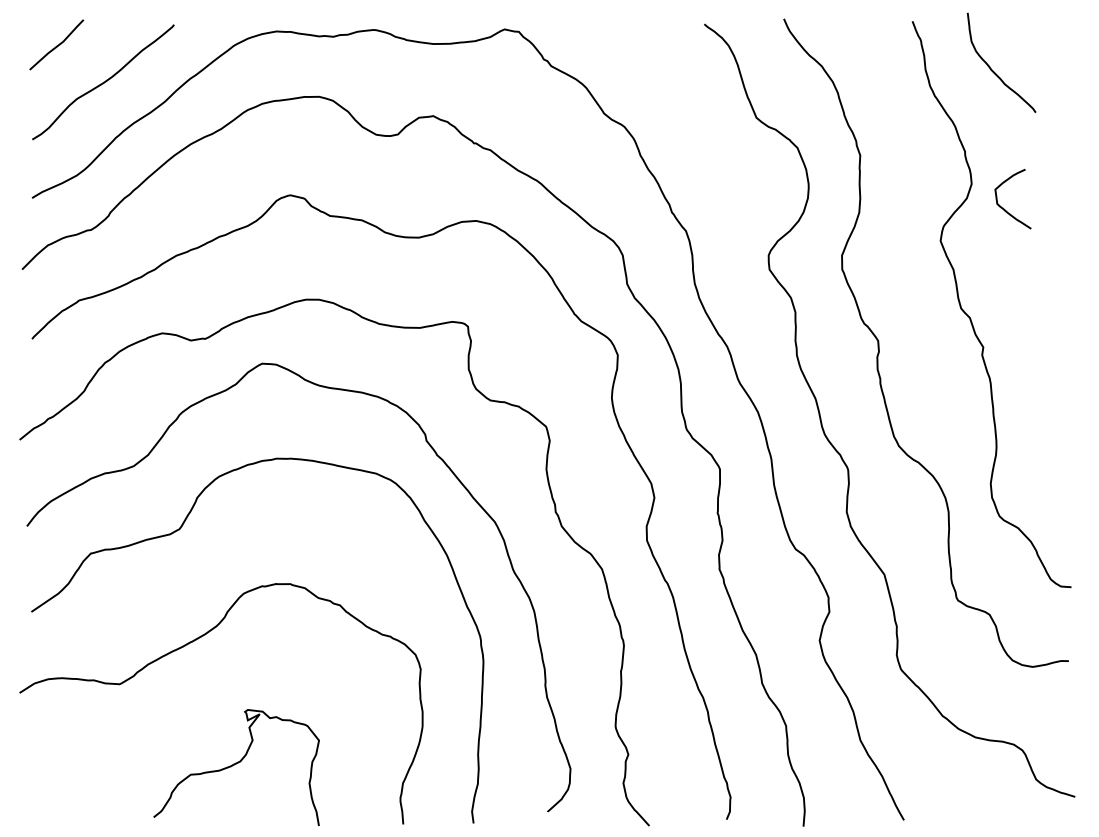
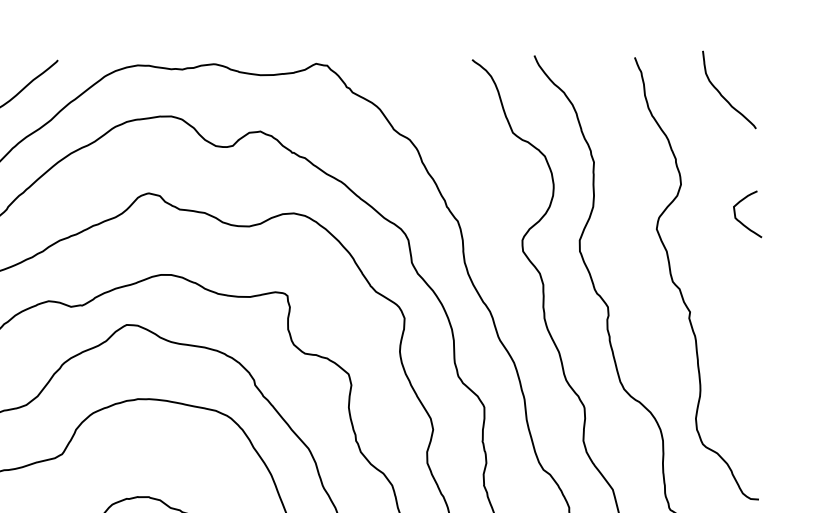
curve: (993, 70) -> (723, 95), moved
curve: (1003, 207) -> (740, 220), moved

